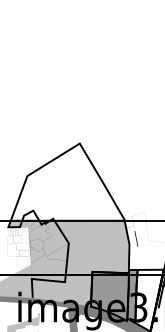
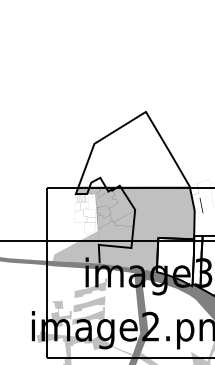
fill: (113, 295) -> (179, 261), removed

